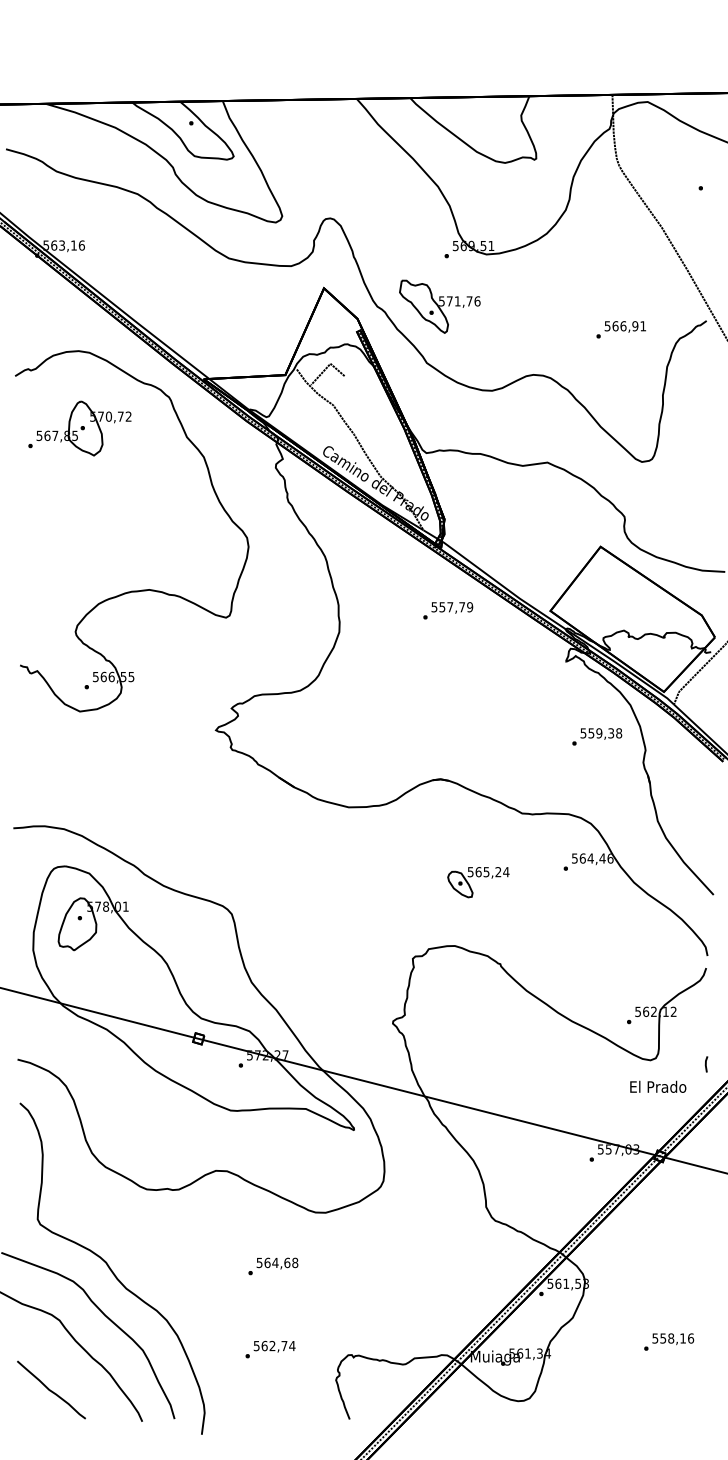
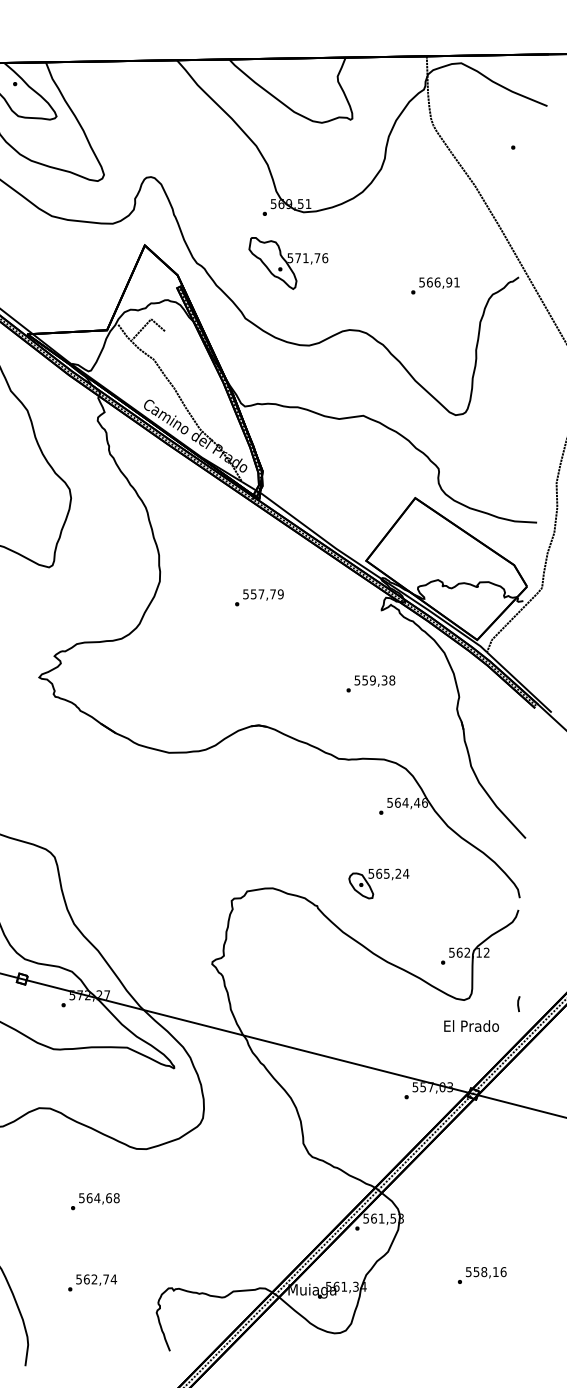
part: (439, 306) -> (288, 263), moved
text: (448, 610) -> (259, 597), moved
text: (597, 736) -> (371, 683), moved
part: (478, 882) -> (378, 883), moved

